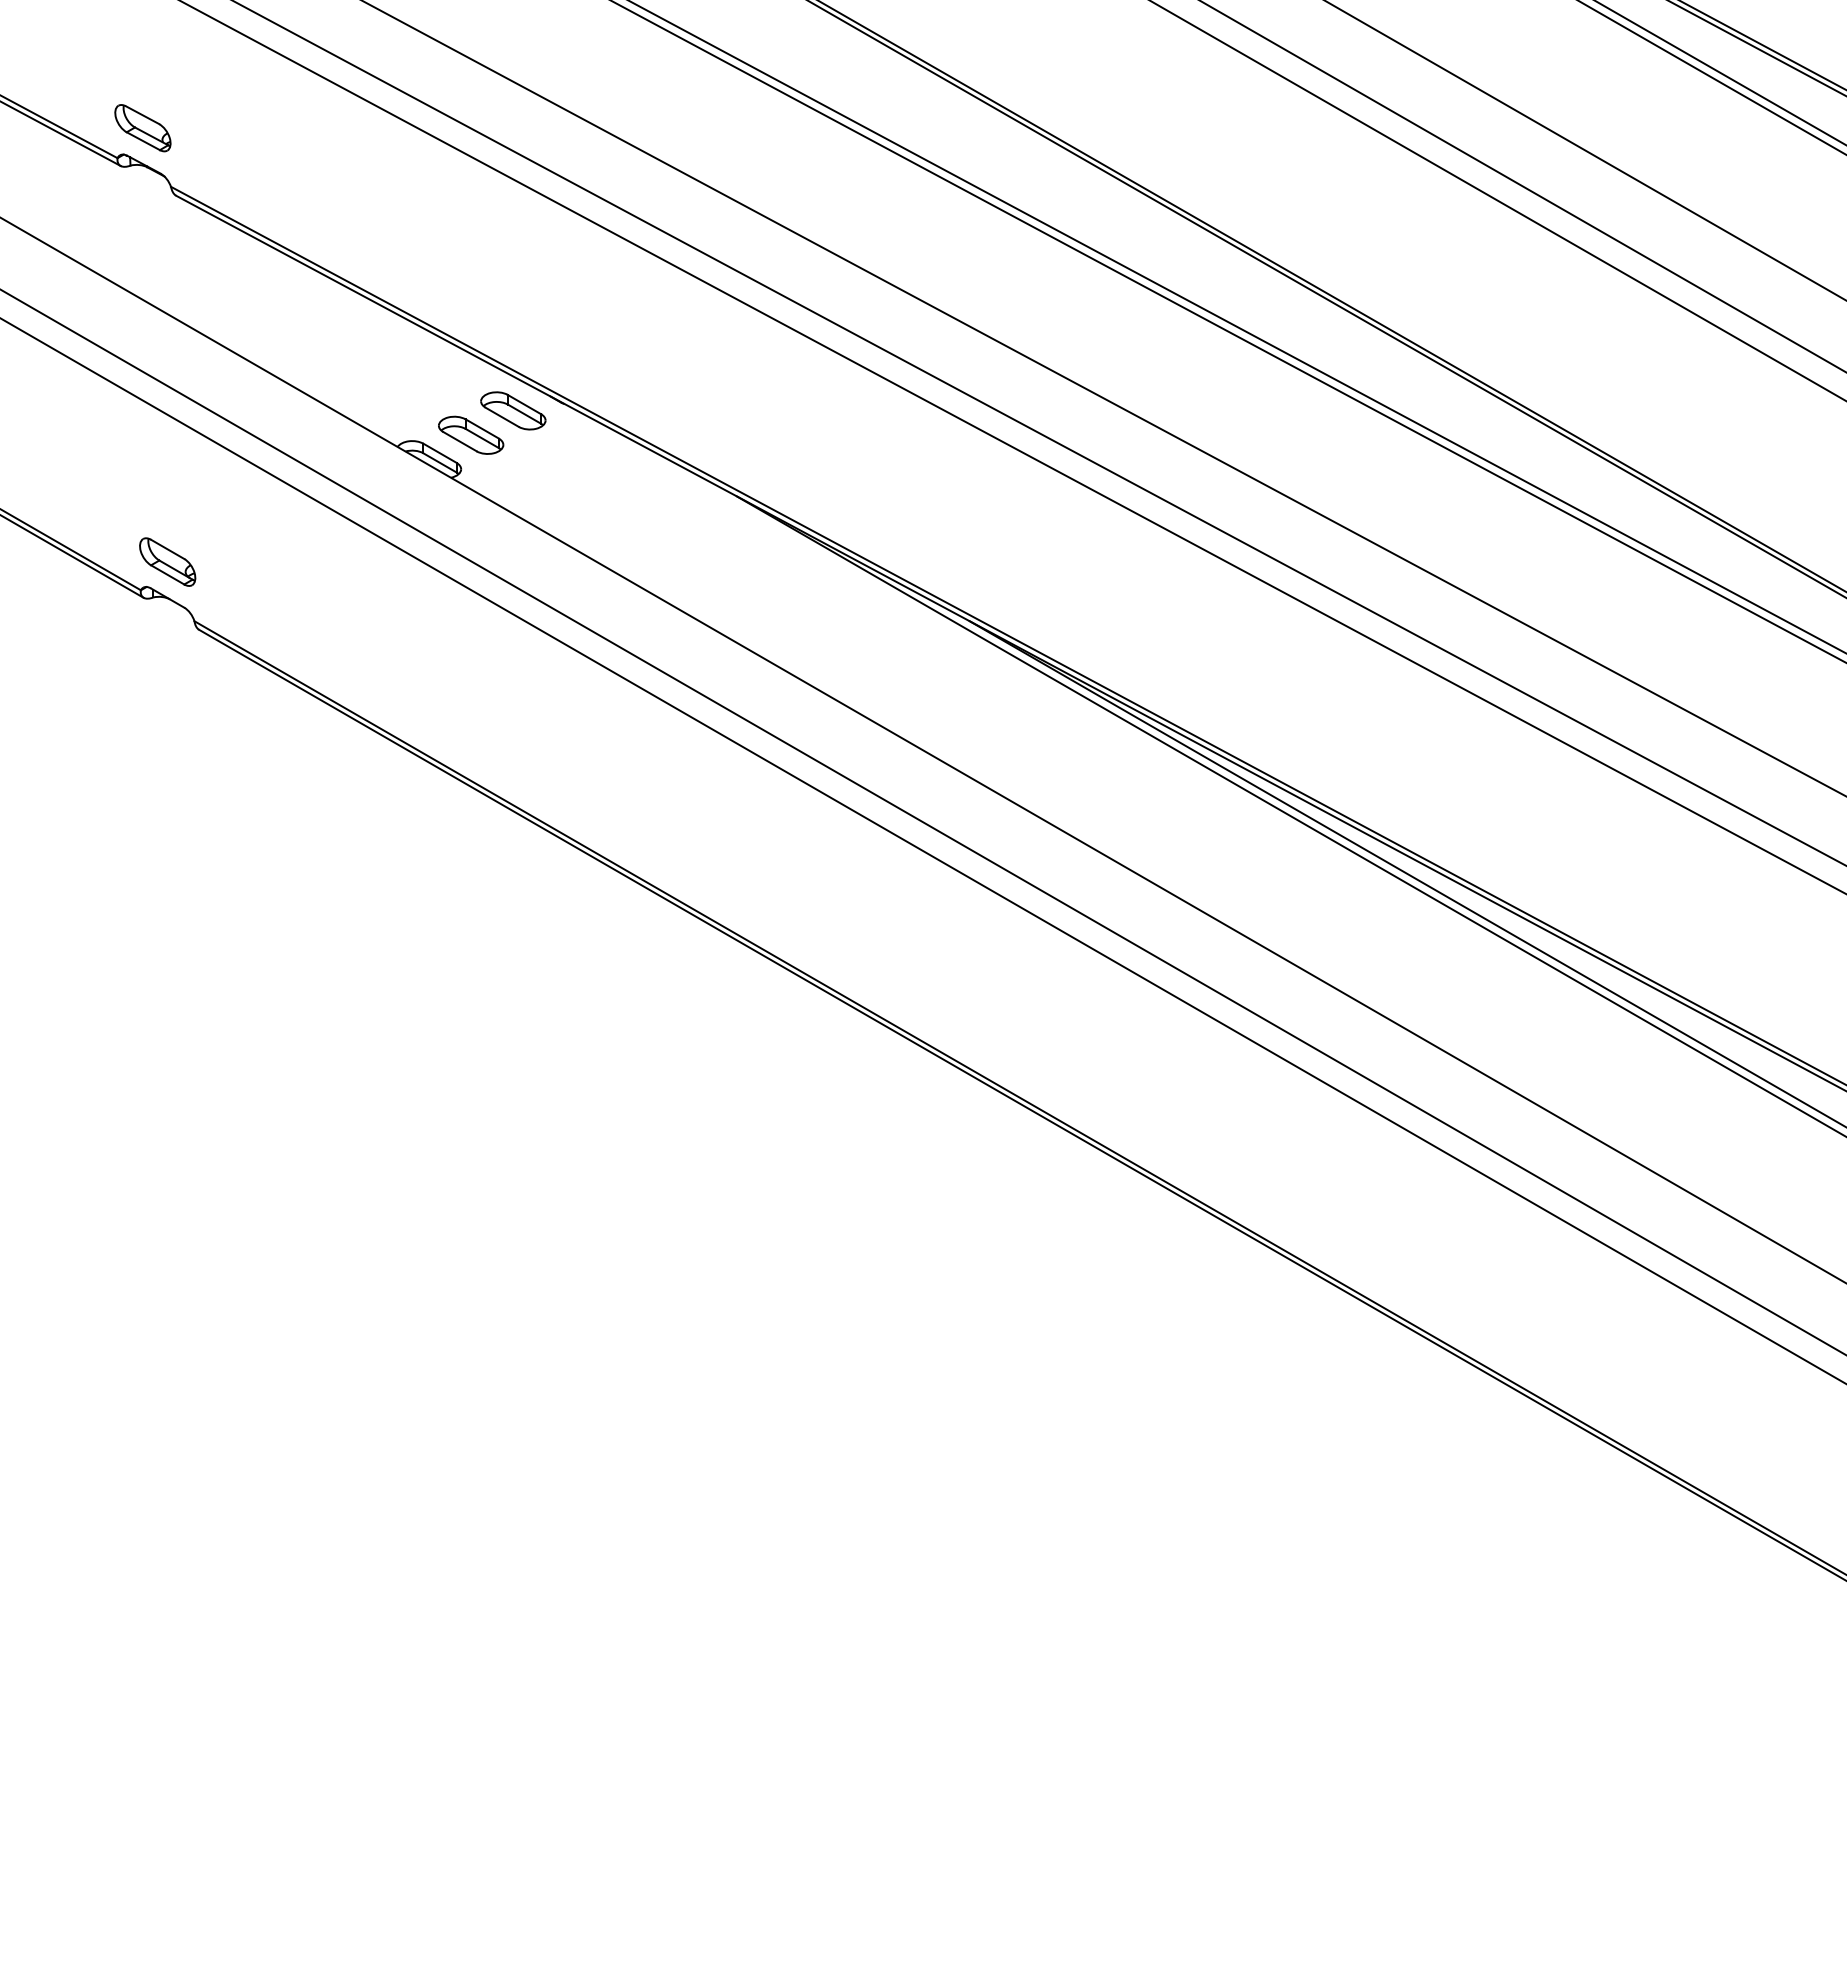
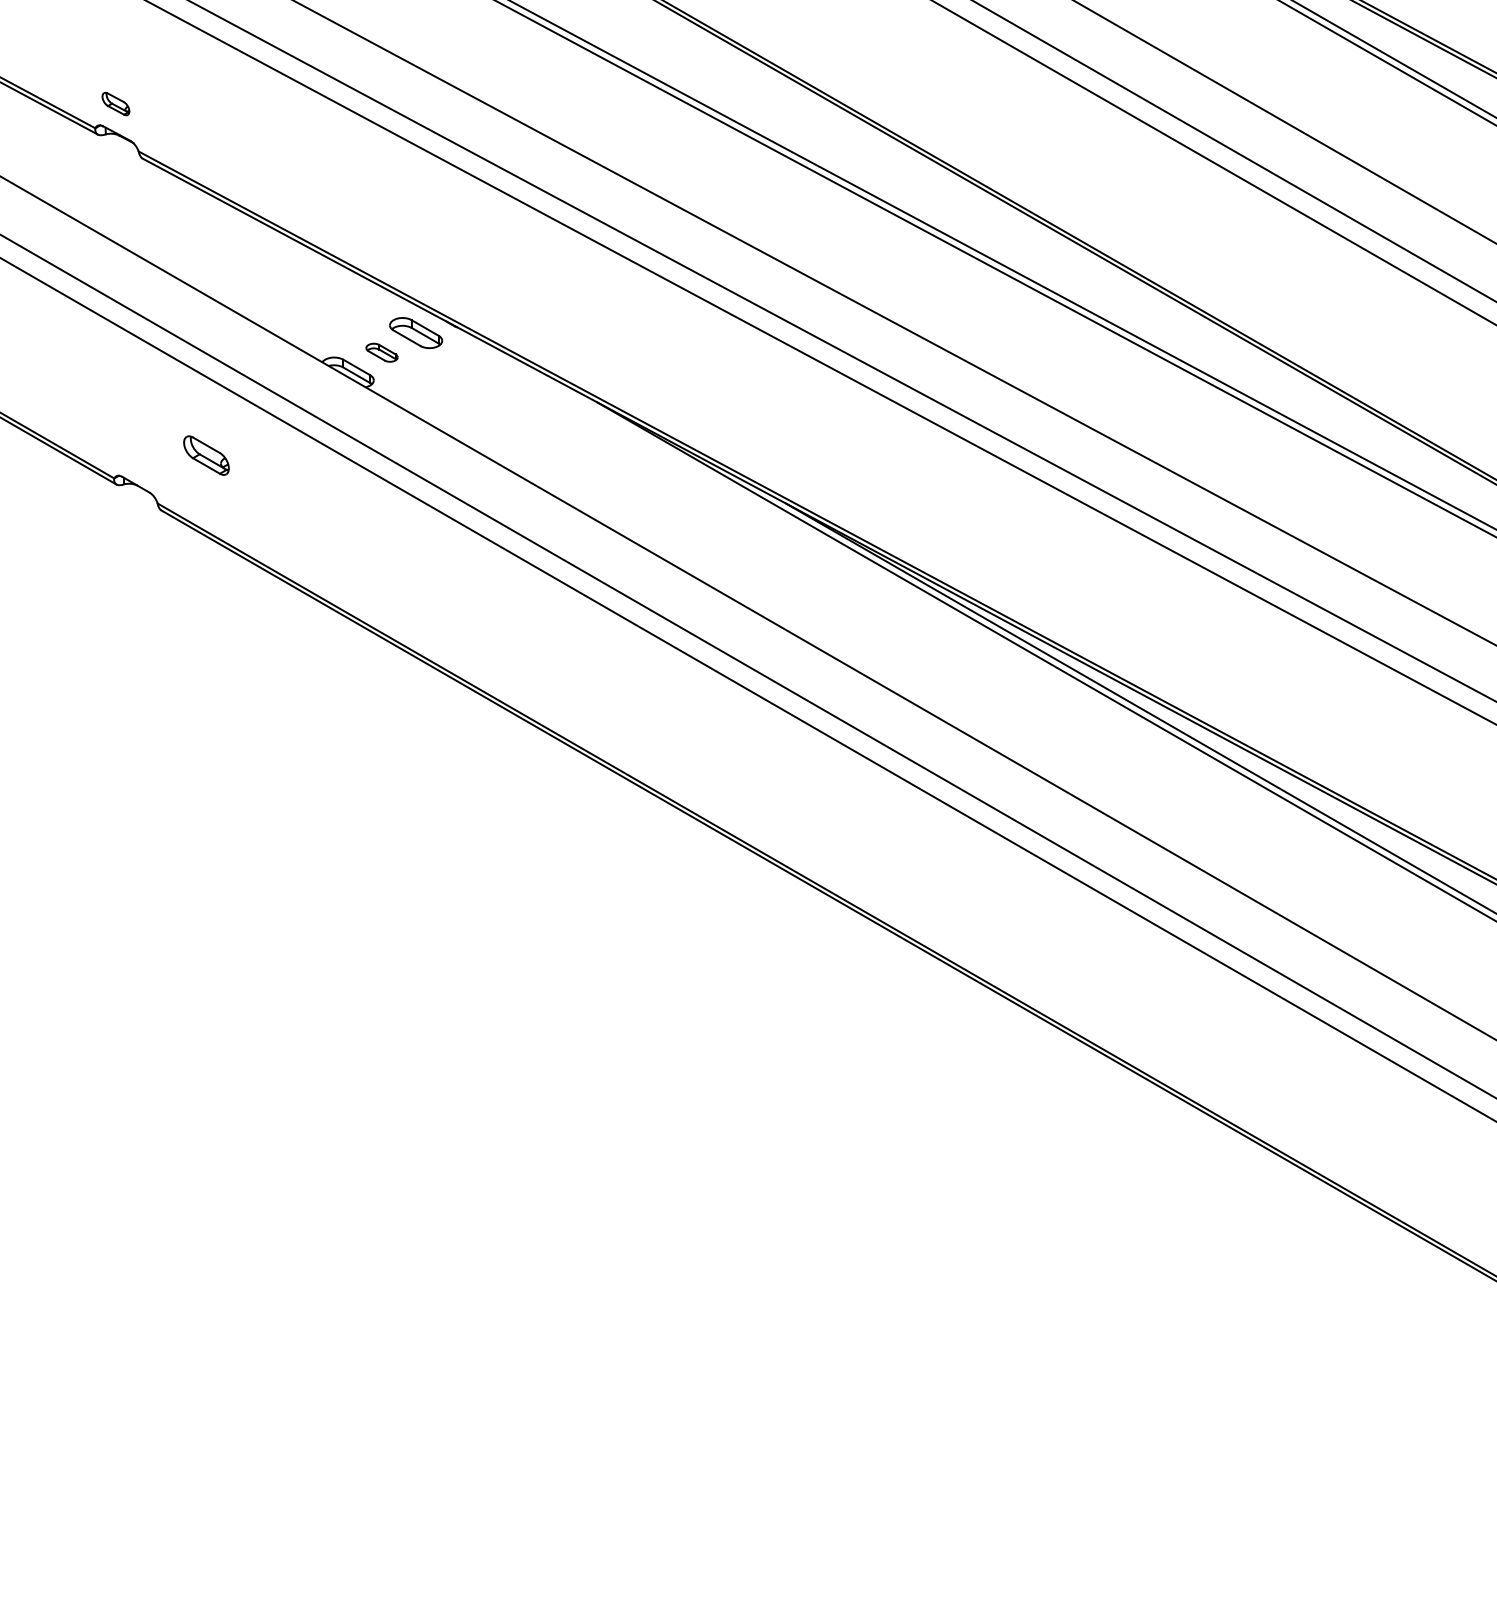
part: (142, 128) -> (115, 104), size x0.6
part: (471, 434) -> (382, 352), size x0.6
part: (167, 561) -> (206, 455), moved

